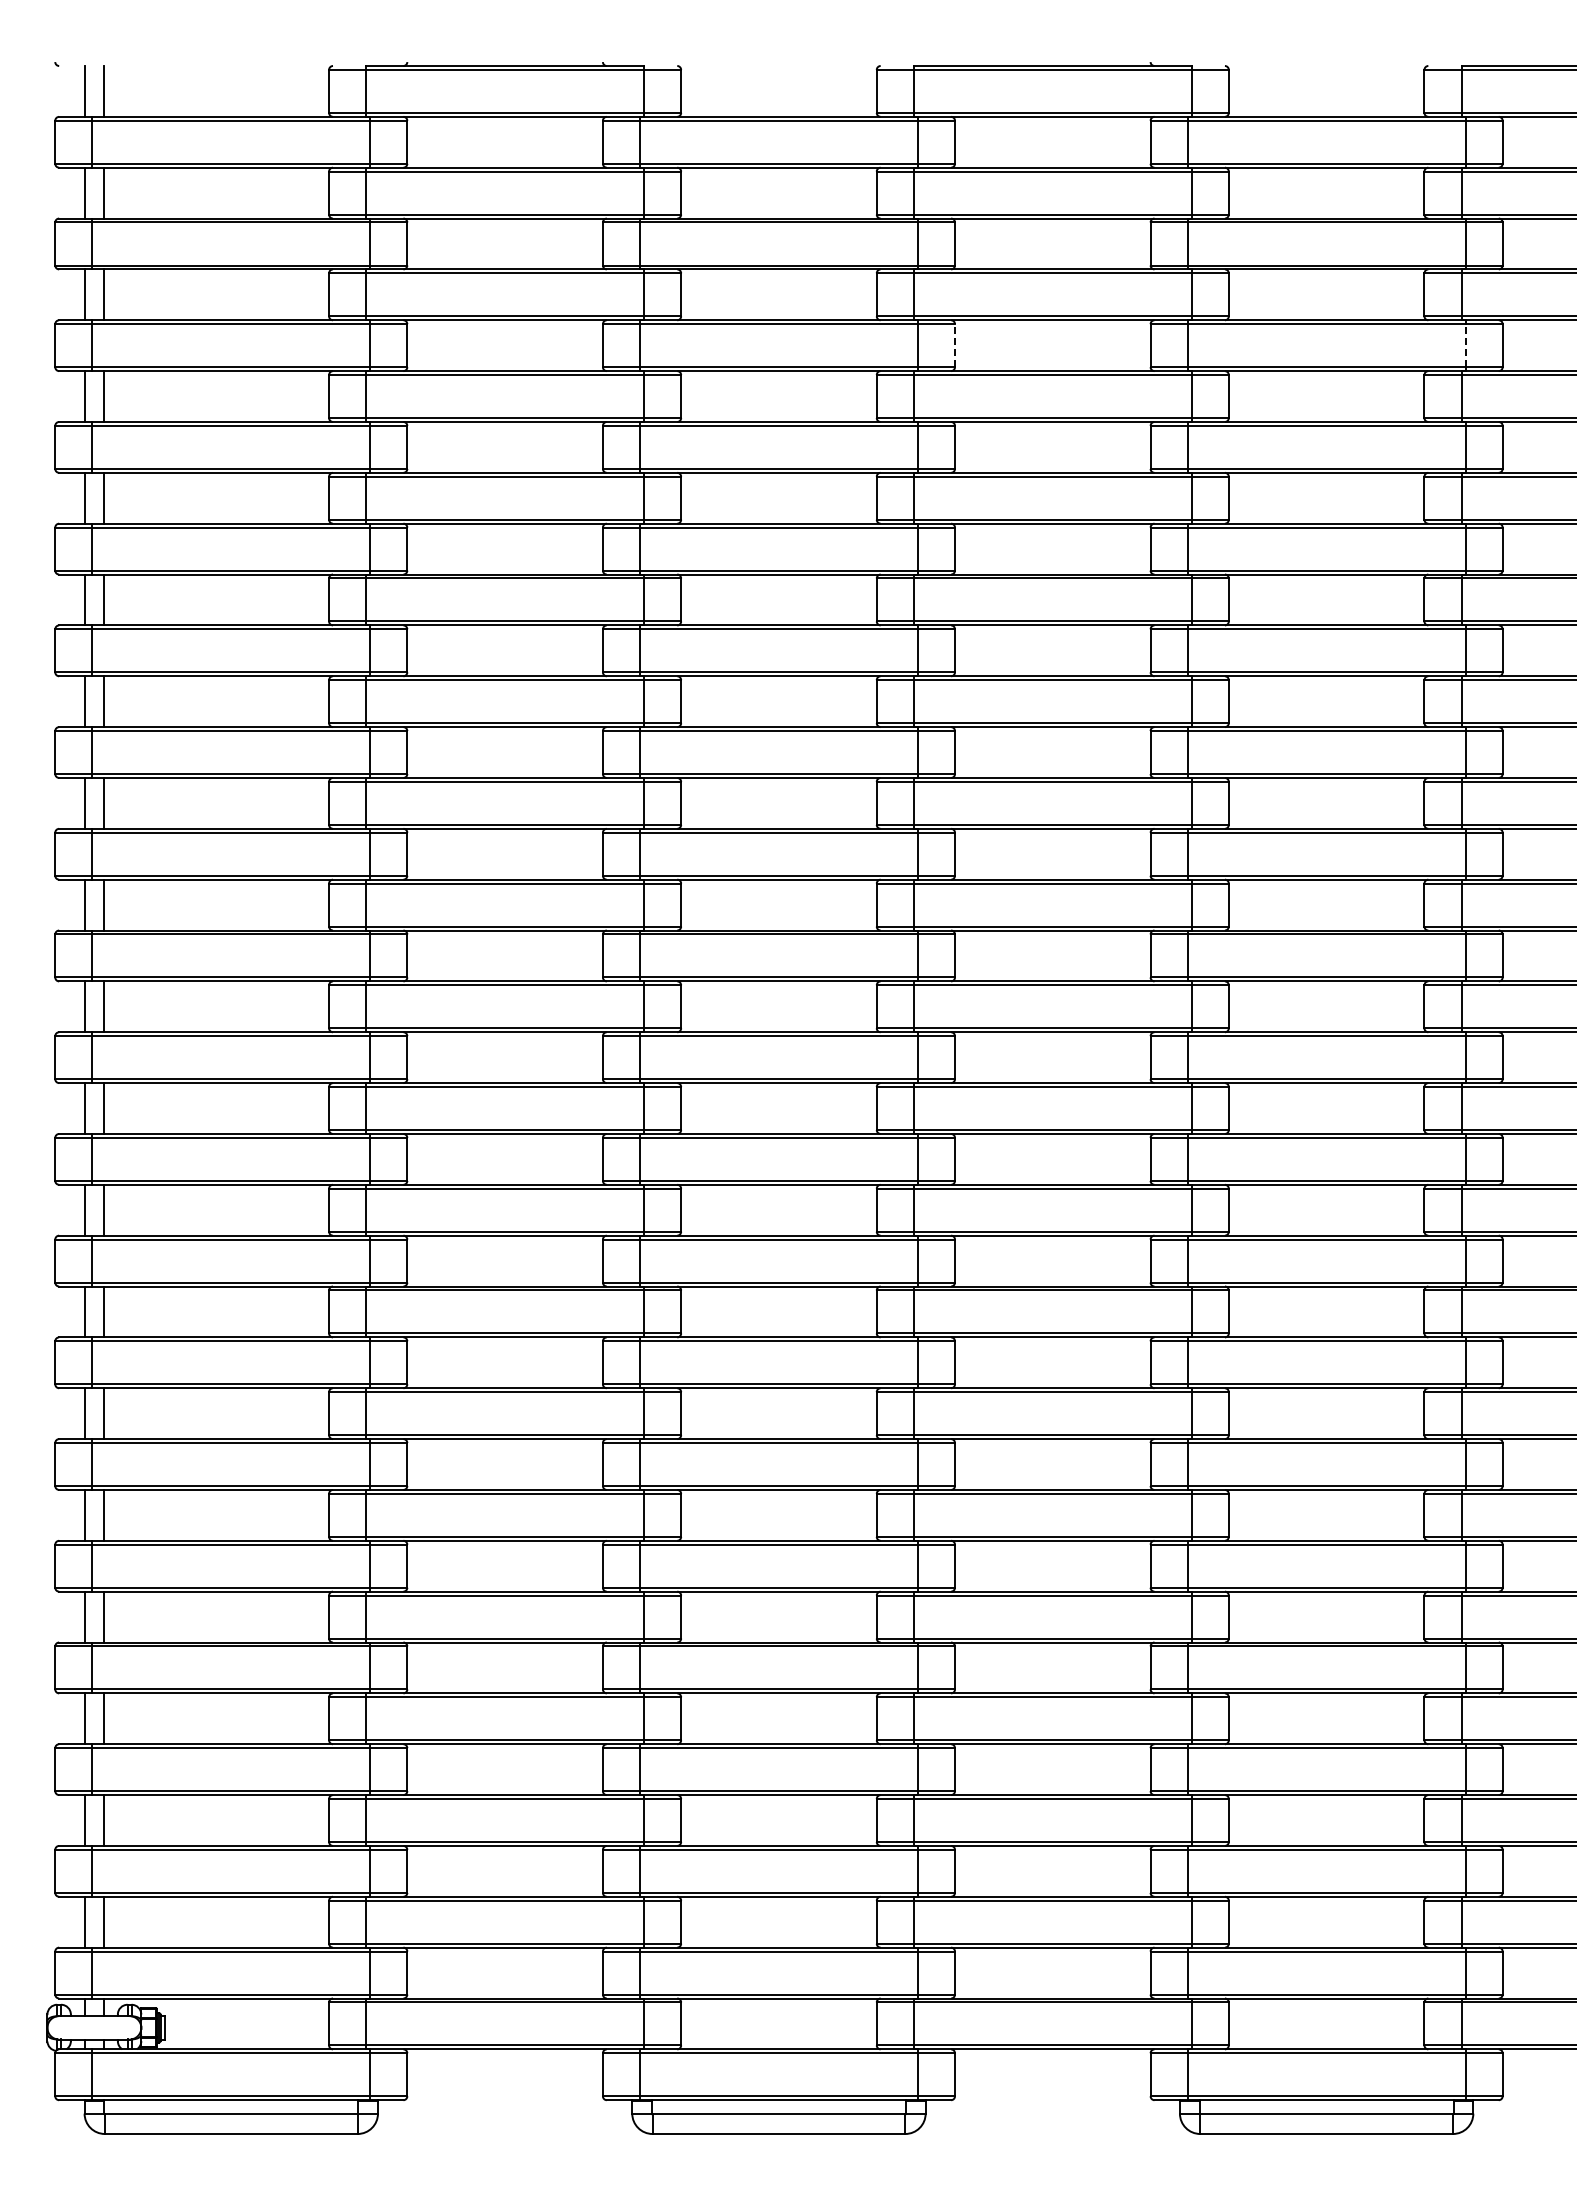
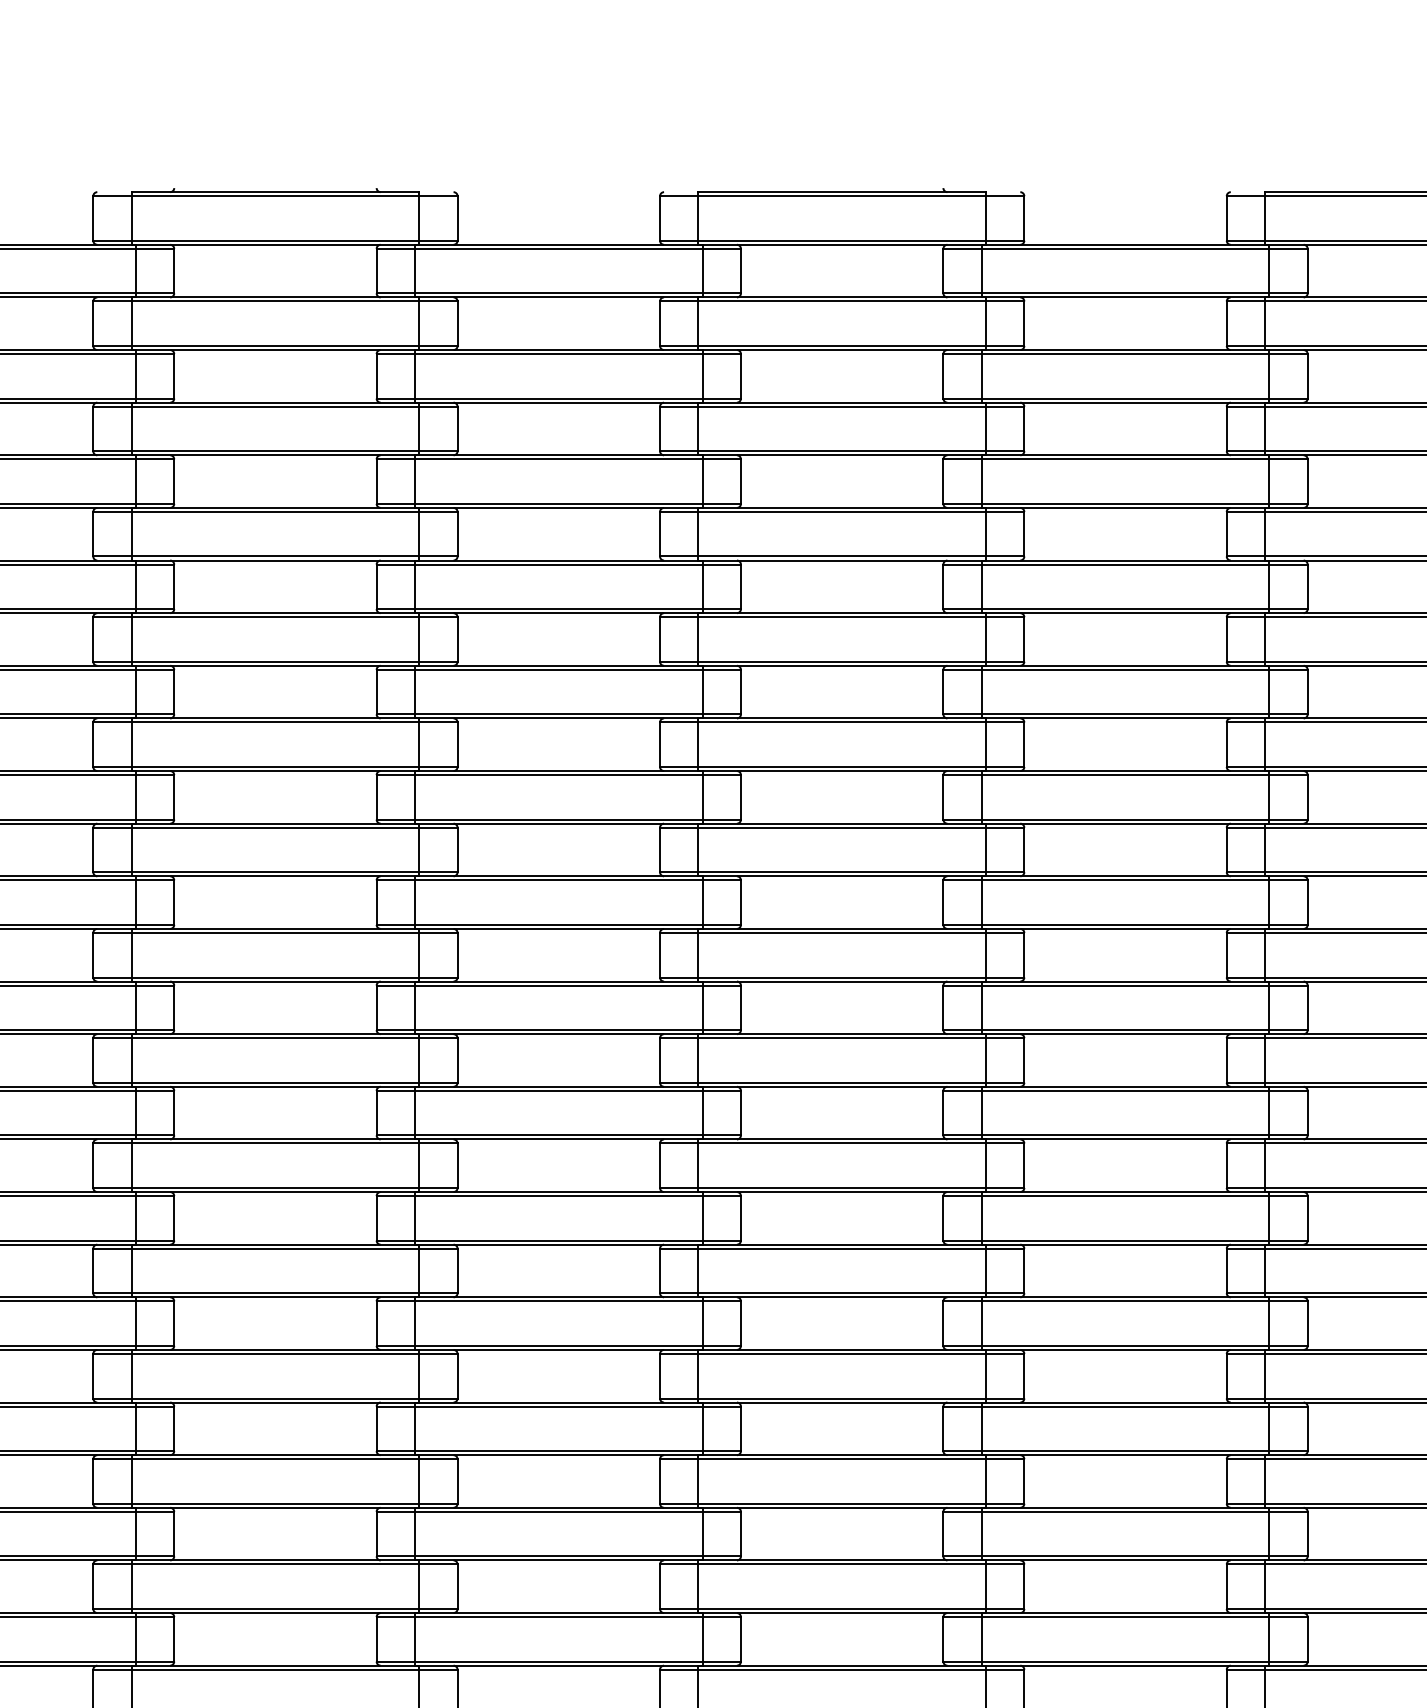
line: (955, 345) -> (741, 481), dashed -> solid
line: (1465, 345) -> (1269, 481), dashed -> solid

